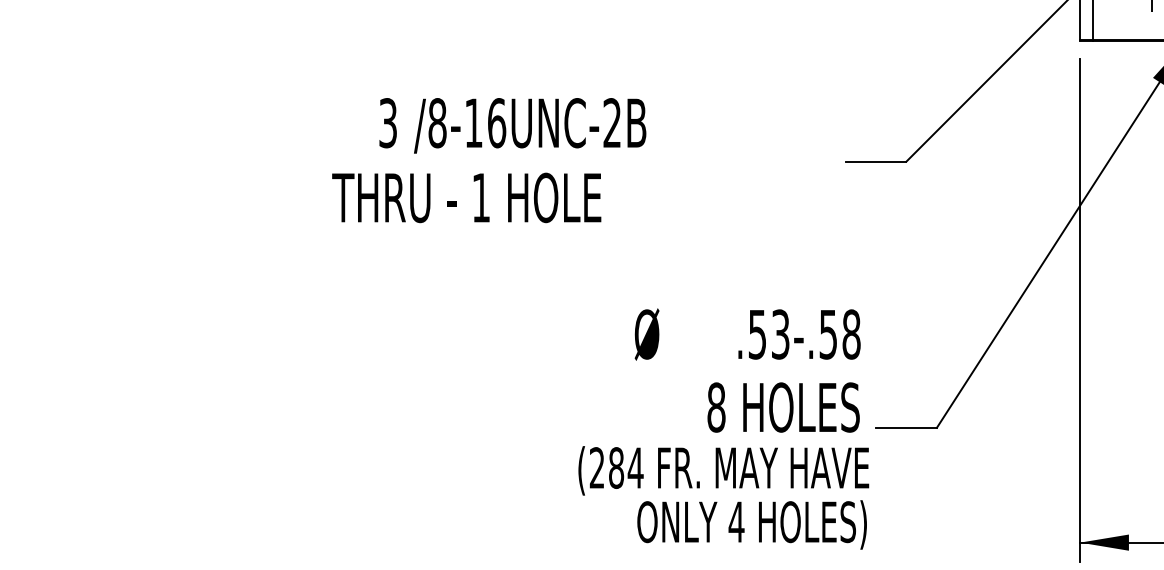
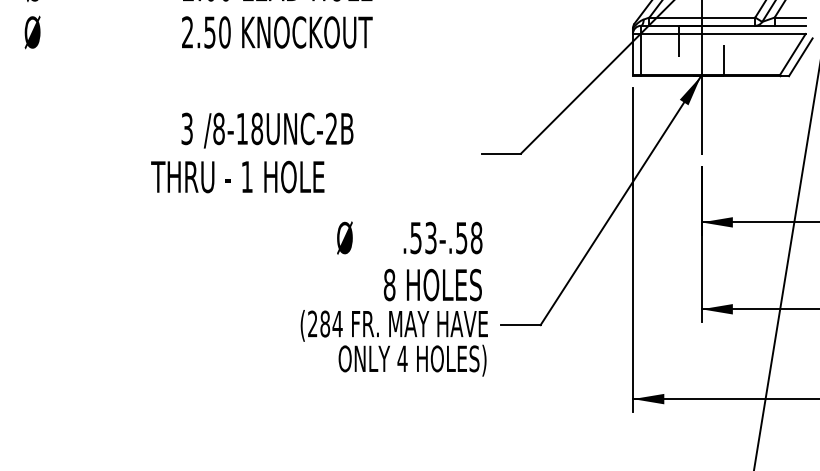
text: (497, 122) -> (257, 128), /8-16UNC-2B -> /8-18UNC-2B
text: (722, 428) -> (393, 298), moved

